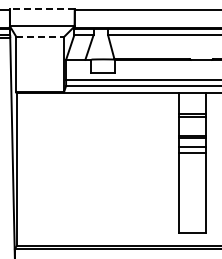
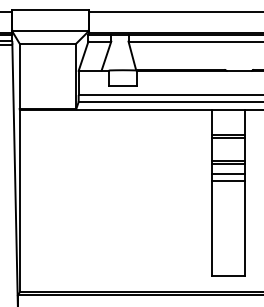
line: (41, 8) -> (49, 9), dashed -> solid
line: (40, 36) -> (48, 43), dashed -> solid

